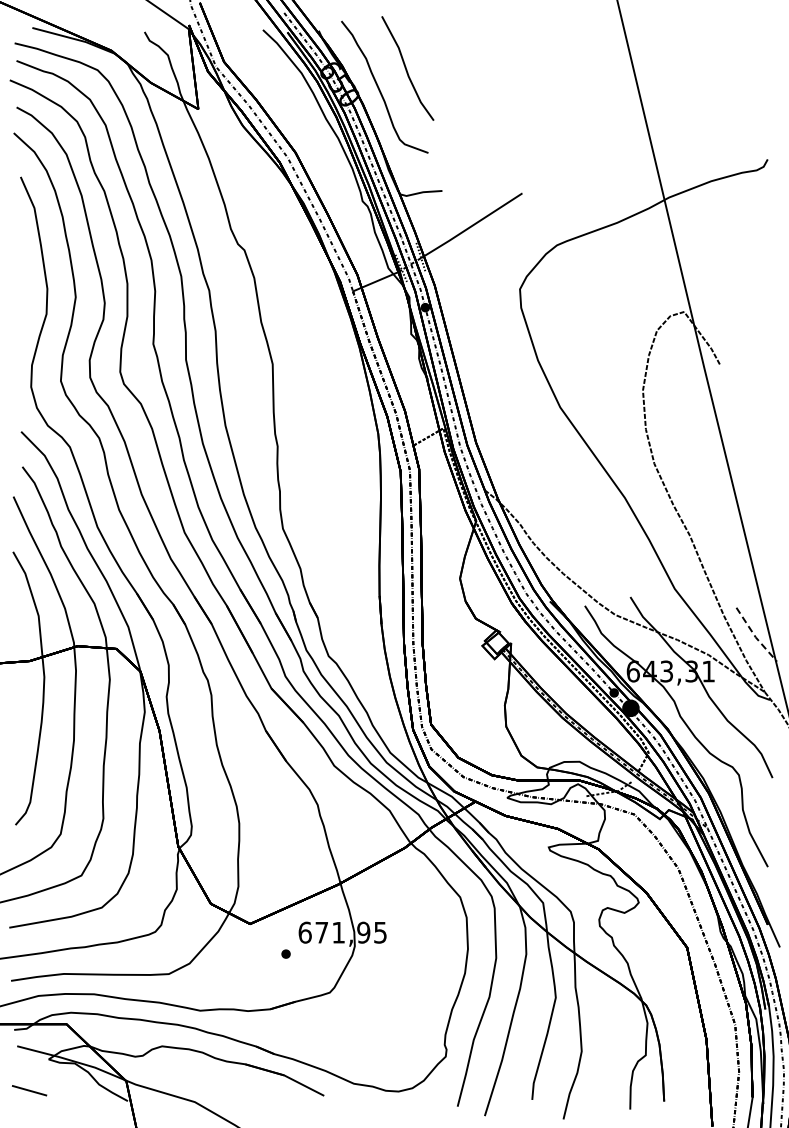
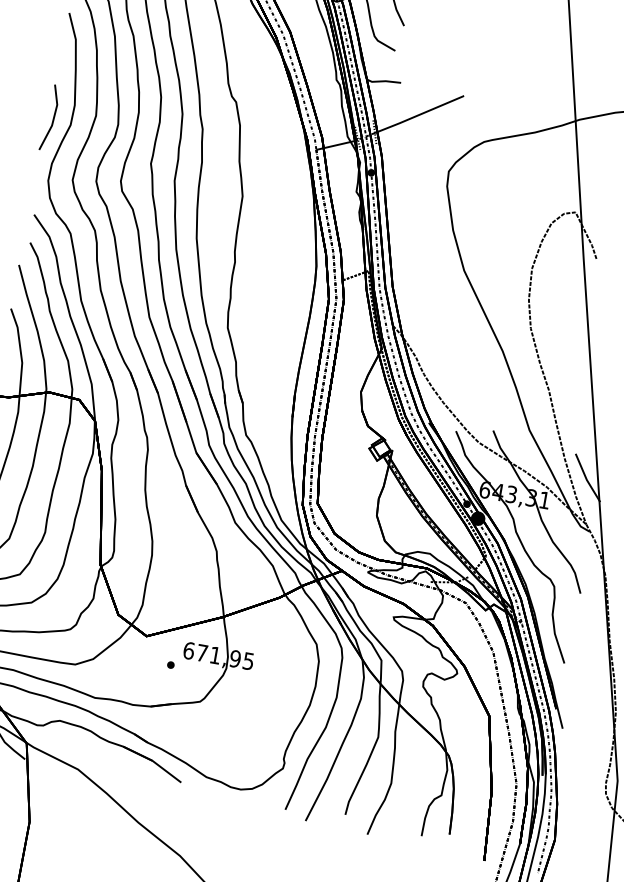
line: (23, 309) -> (53, 118), added
line: (755, 636) -> (586, 479), dashed -> solid

